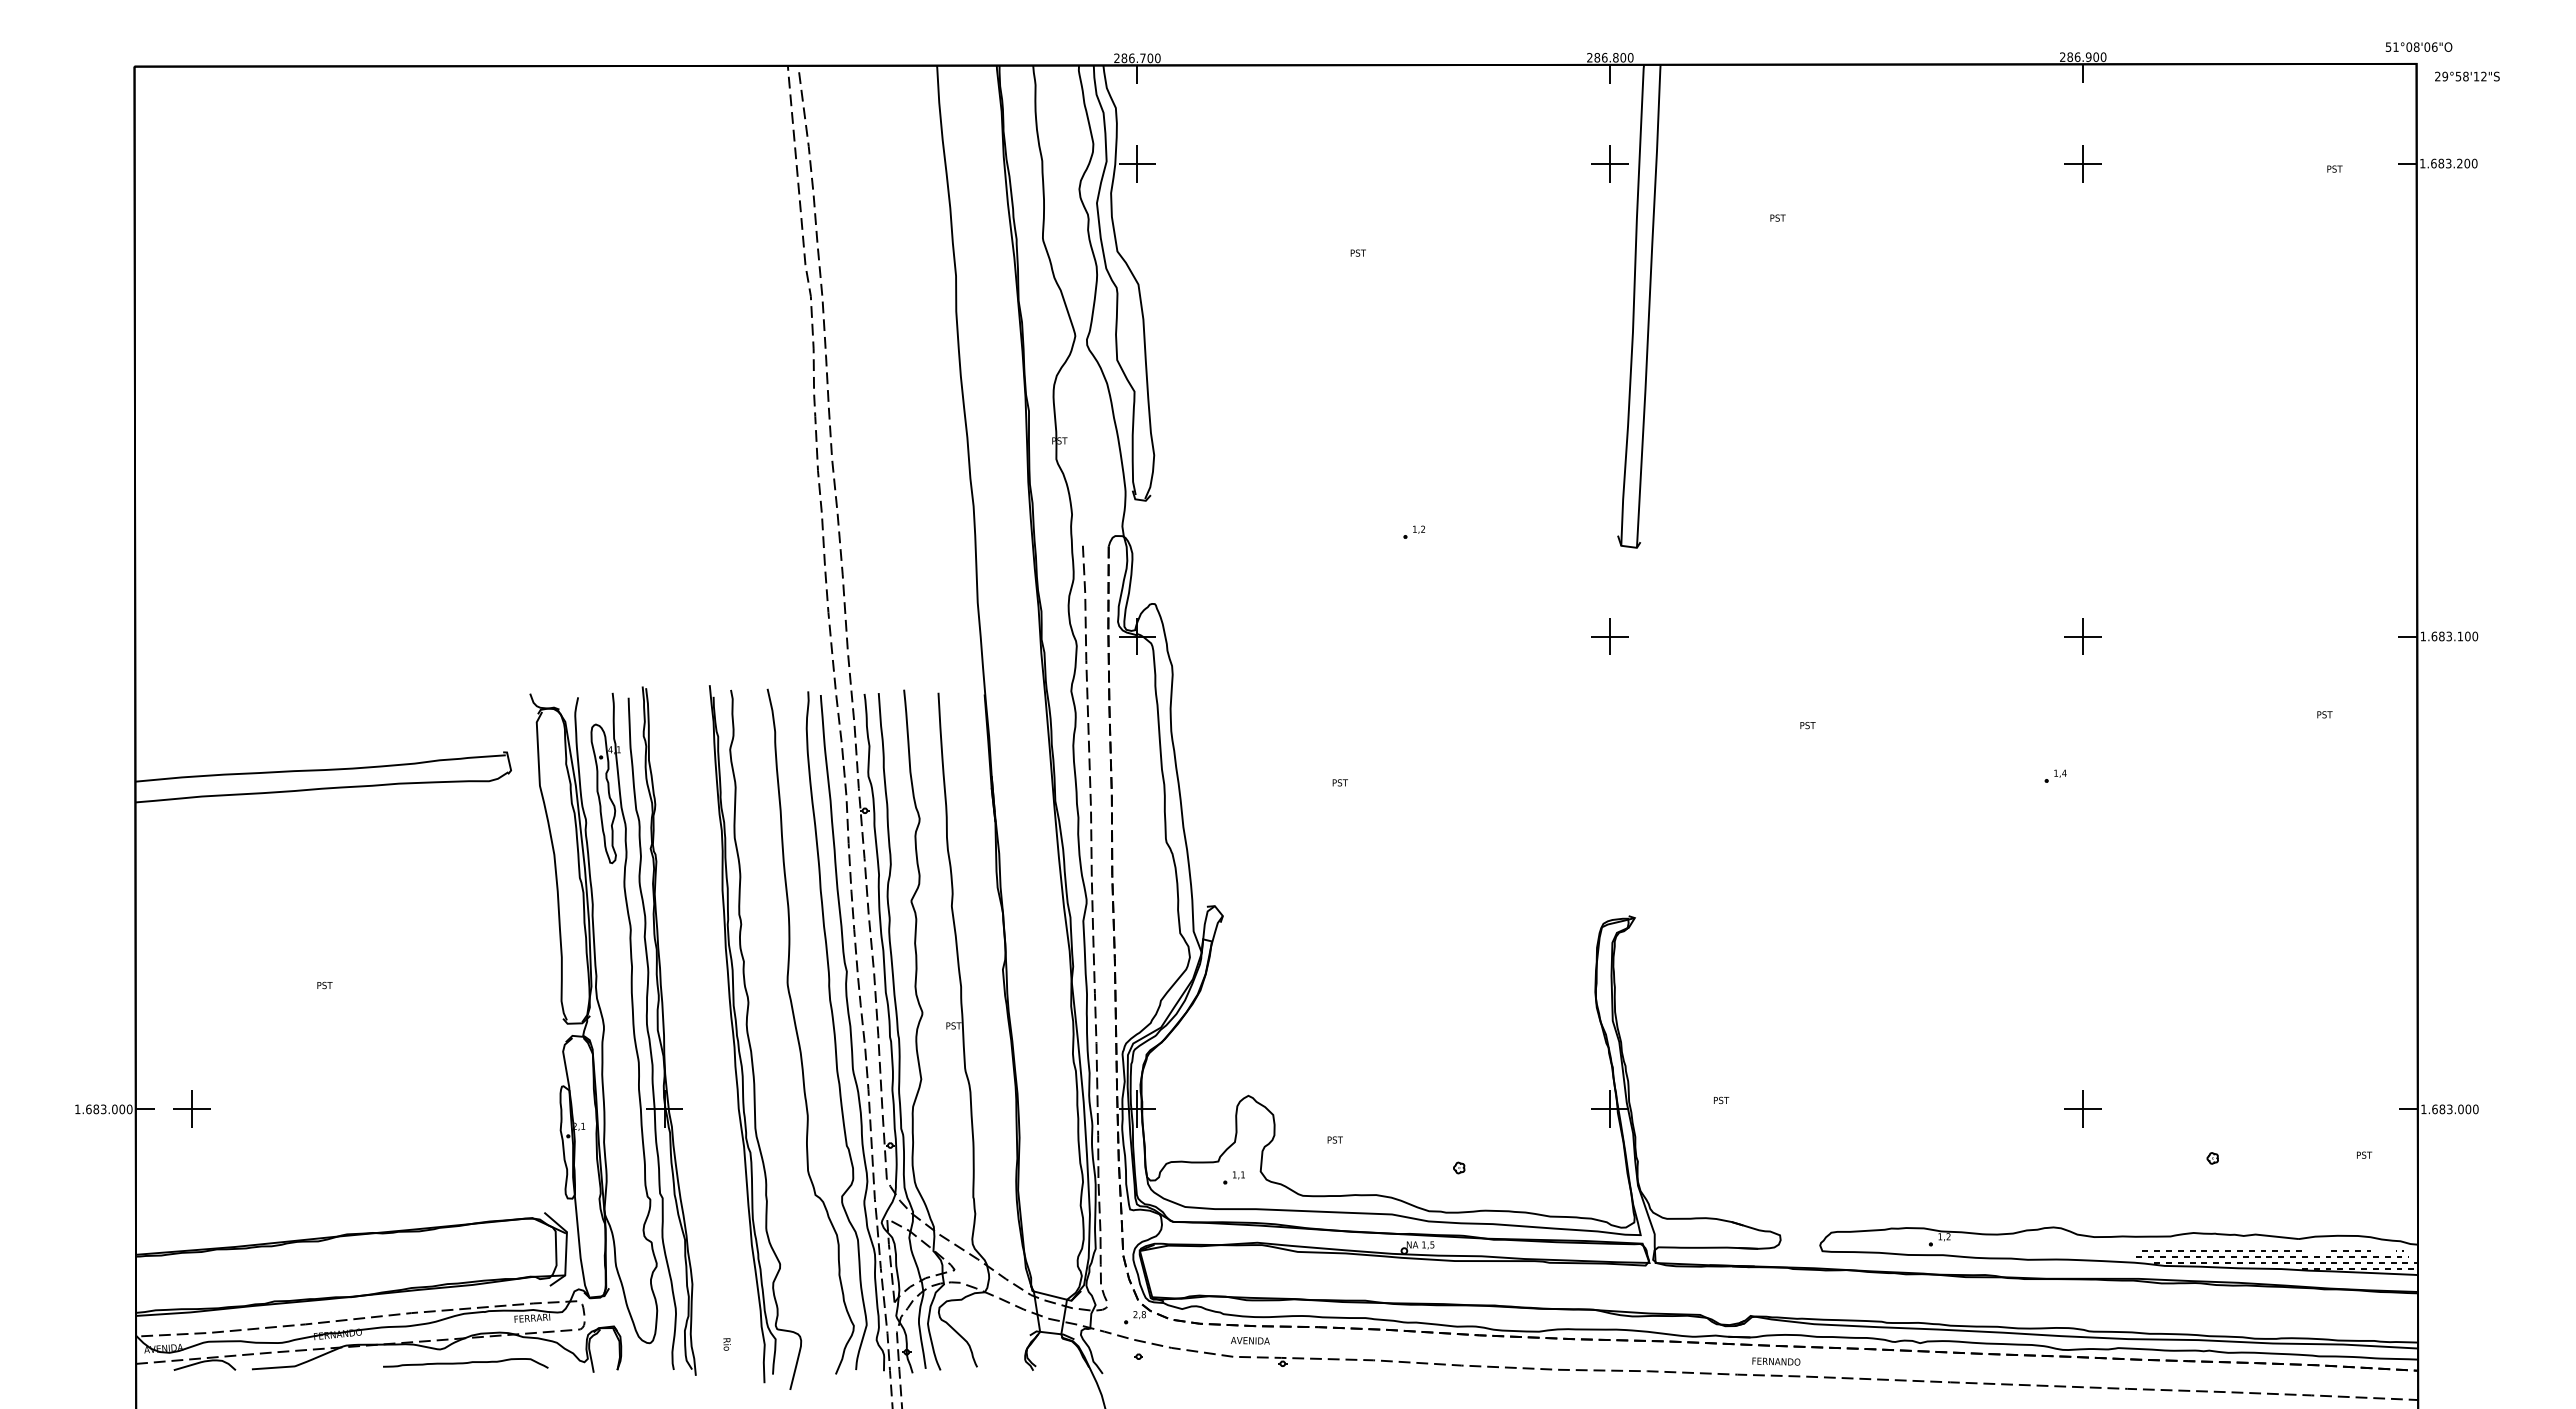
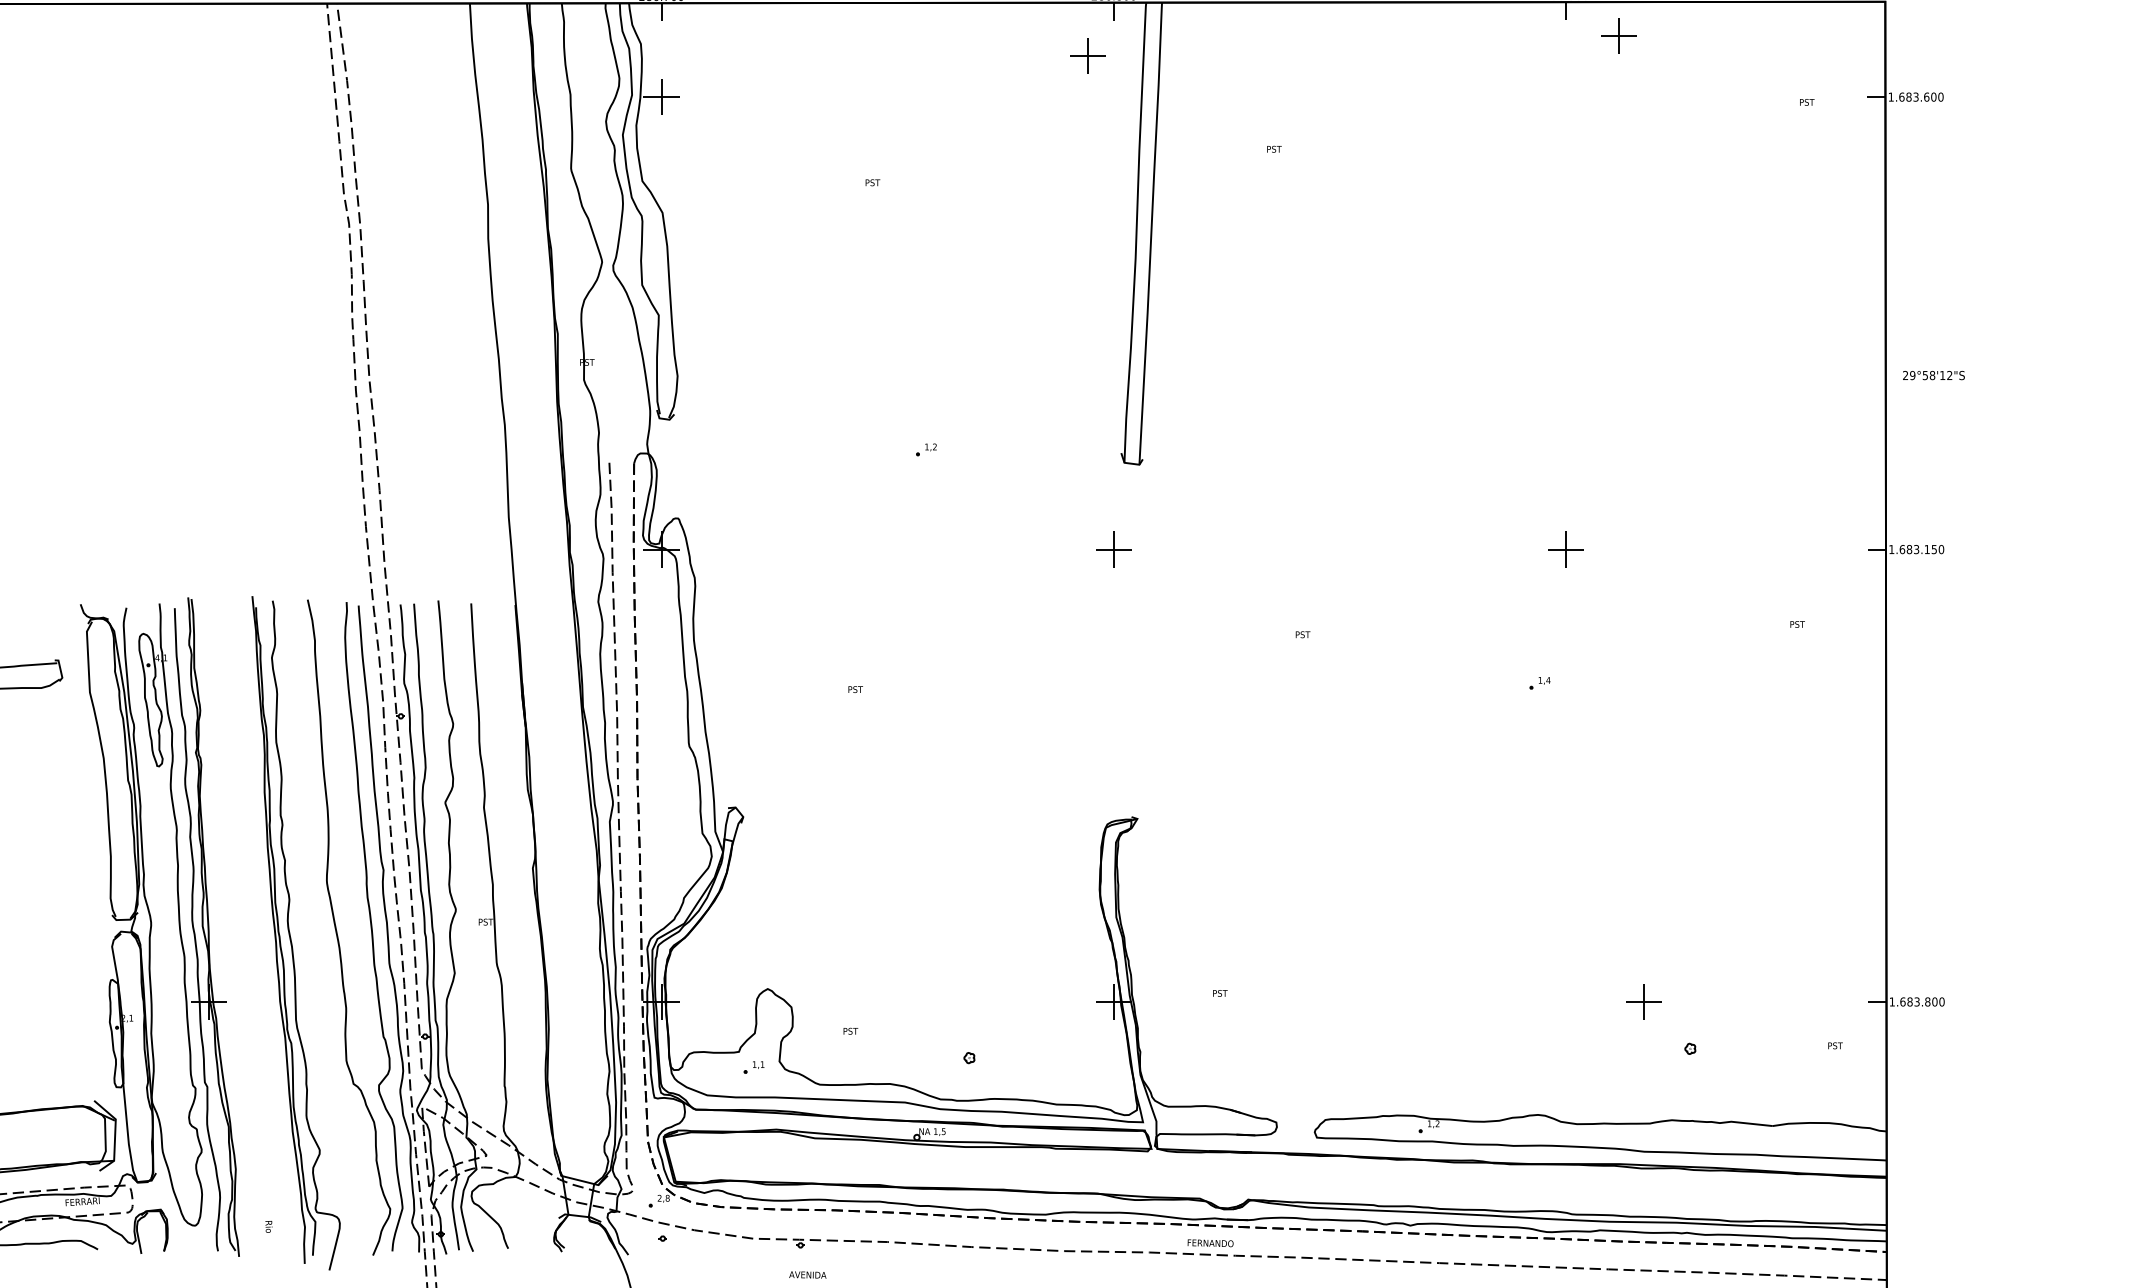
text: (2467, 76) -> (1934, 375), moved
part: (1609, 163) -> (1087, 55), moved
part: (2082, 163) -> (1618, 35), moved
text: (2459, 163) -> (1926, 97), 1.683.200 -> 1.683.600
text: (2467, 636) -> (1934, 549), 1.683.100 -> 1.683.150
part: (2082, 1108) -> (1643, 1001), moved
text: (2460, 1108) -> (1927, 1001), 1.683.000 -> 1.683.800
hatch: (2276, 1259) -> (1751, 1145), removed
text: (1250, 1340) -> (807, 1274), moved
text: (1776, 1361) -> (1210, 1243), moved

